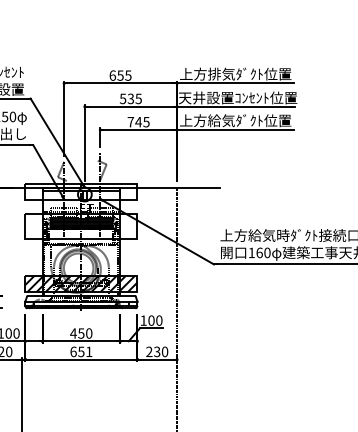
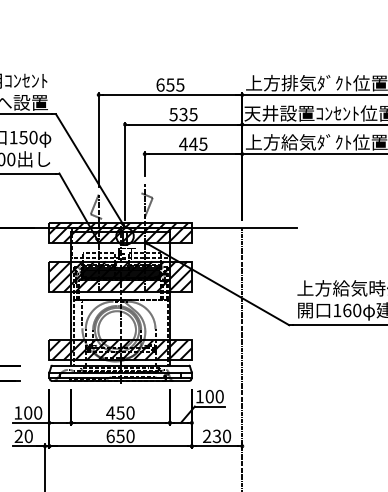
text: (130, 122) -> (183, 144), 745 -> 445
hatch: (81, 191) -> (120, 232), added
hatch: (81, 226) -> (120, 276), added
text: (89, 351) -> (130, 435), 651 -> 650

